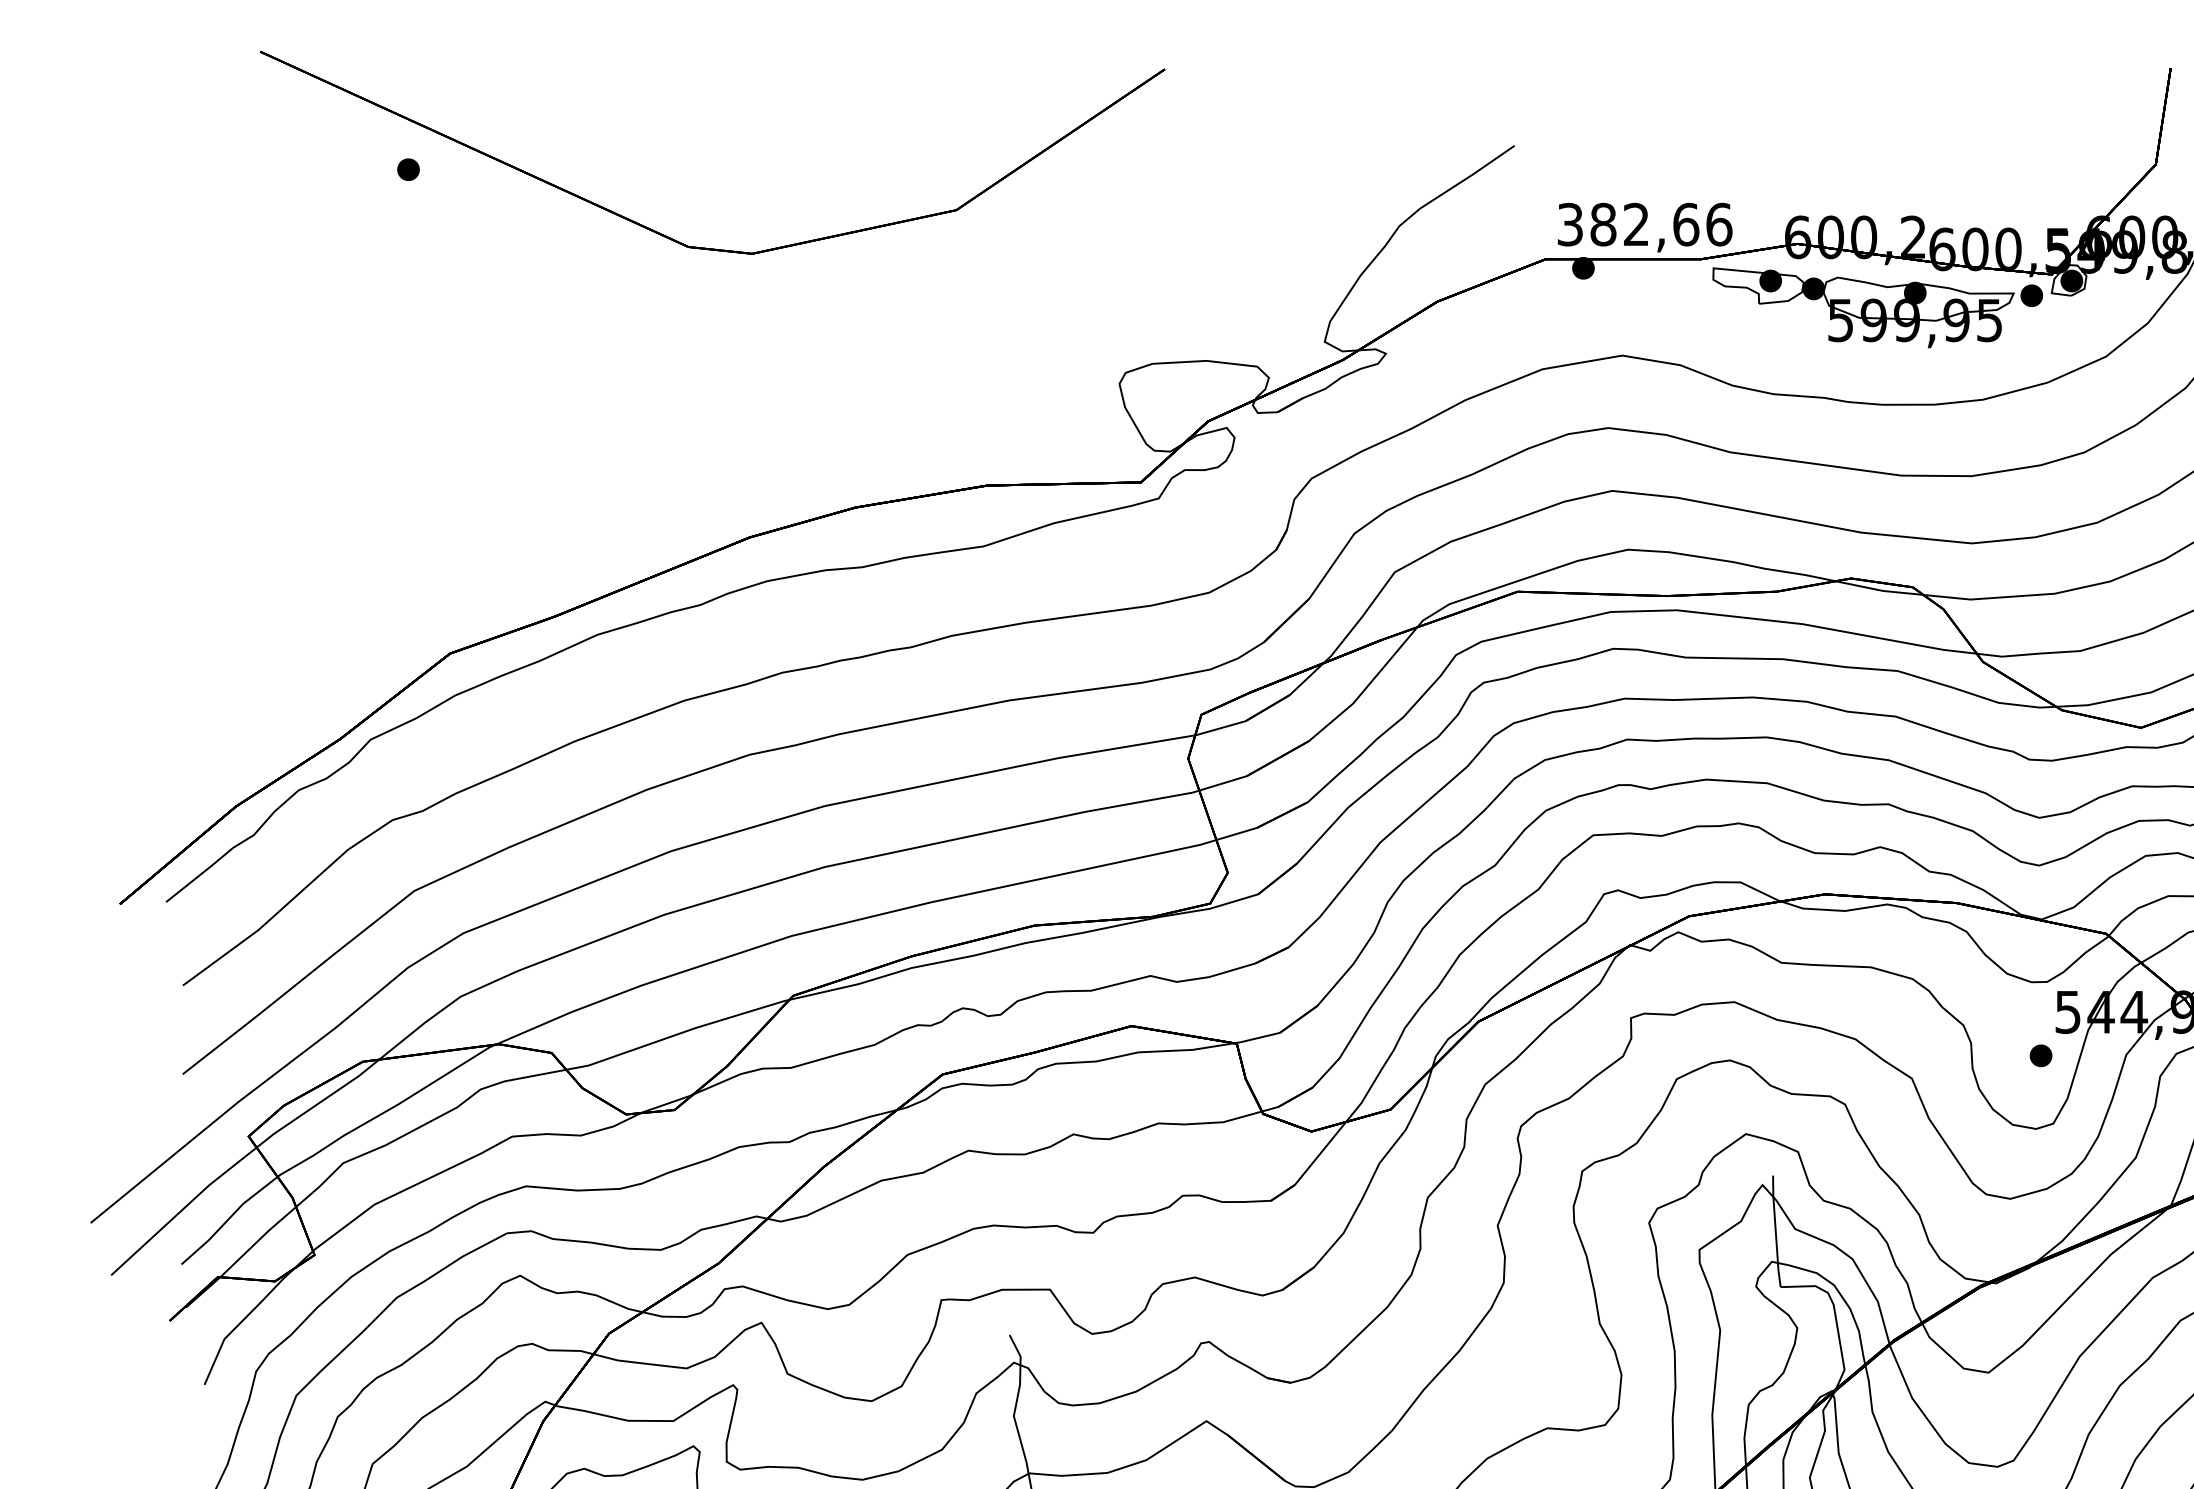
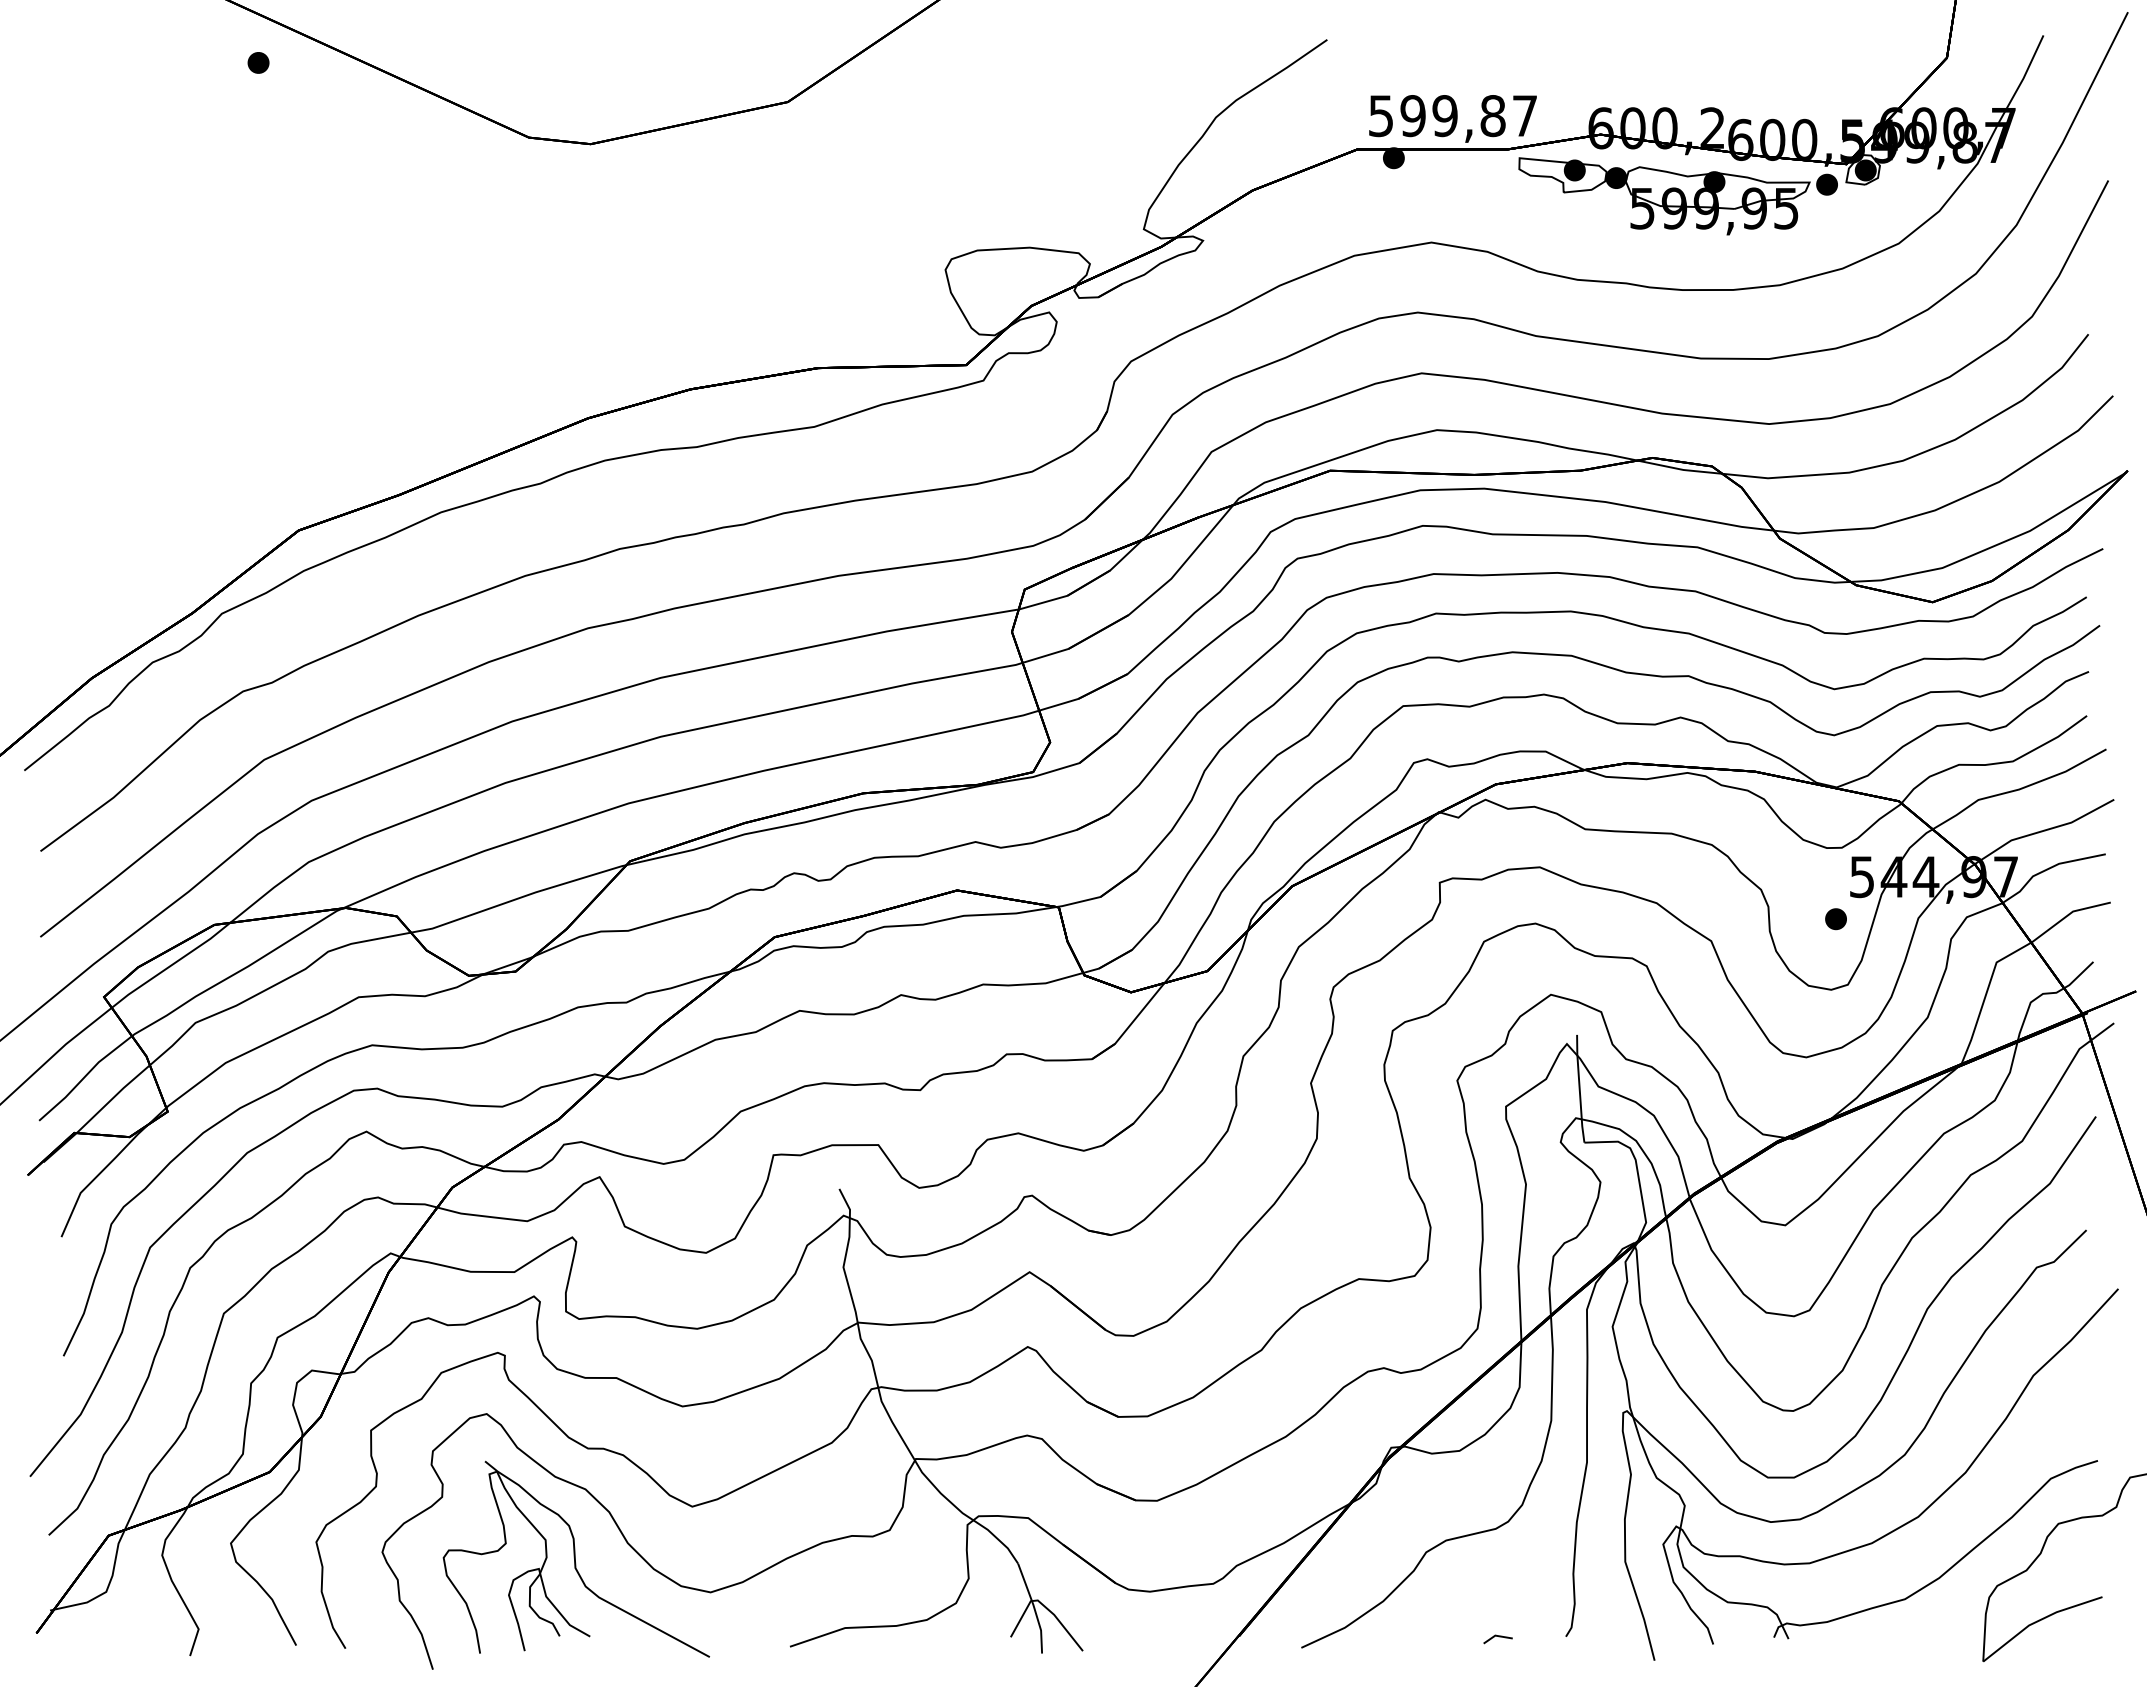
text: (1645, 225) -> (1453, 116), 382,66 -> 599,87

